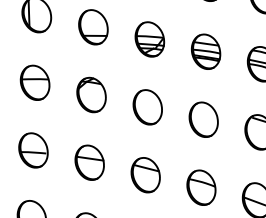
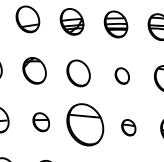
part: (203, 119) -> (122, 75), size x0.6
part: (89, 162) -> (41, 122), size x0.7
part: (145, 175) -> (85, 125), size x1.6
part: (201, 187) -> (128, 127), size x0.6

